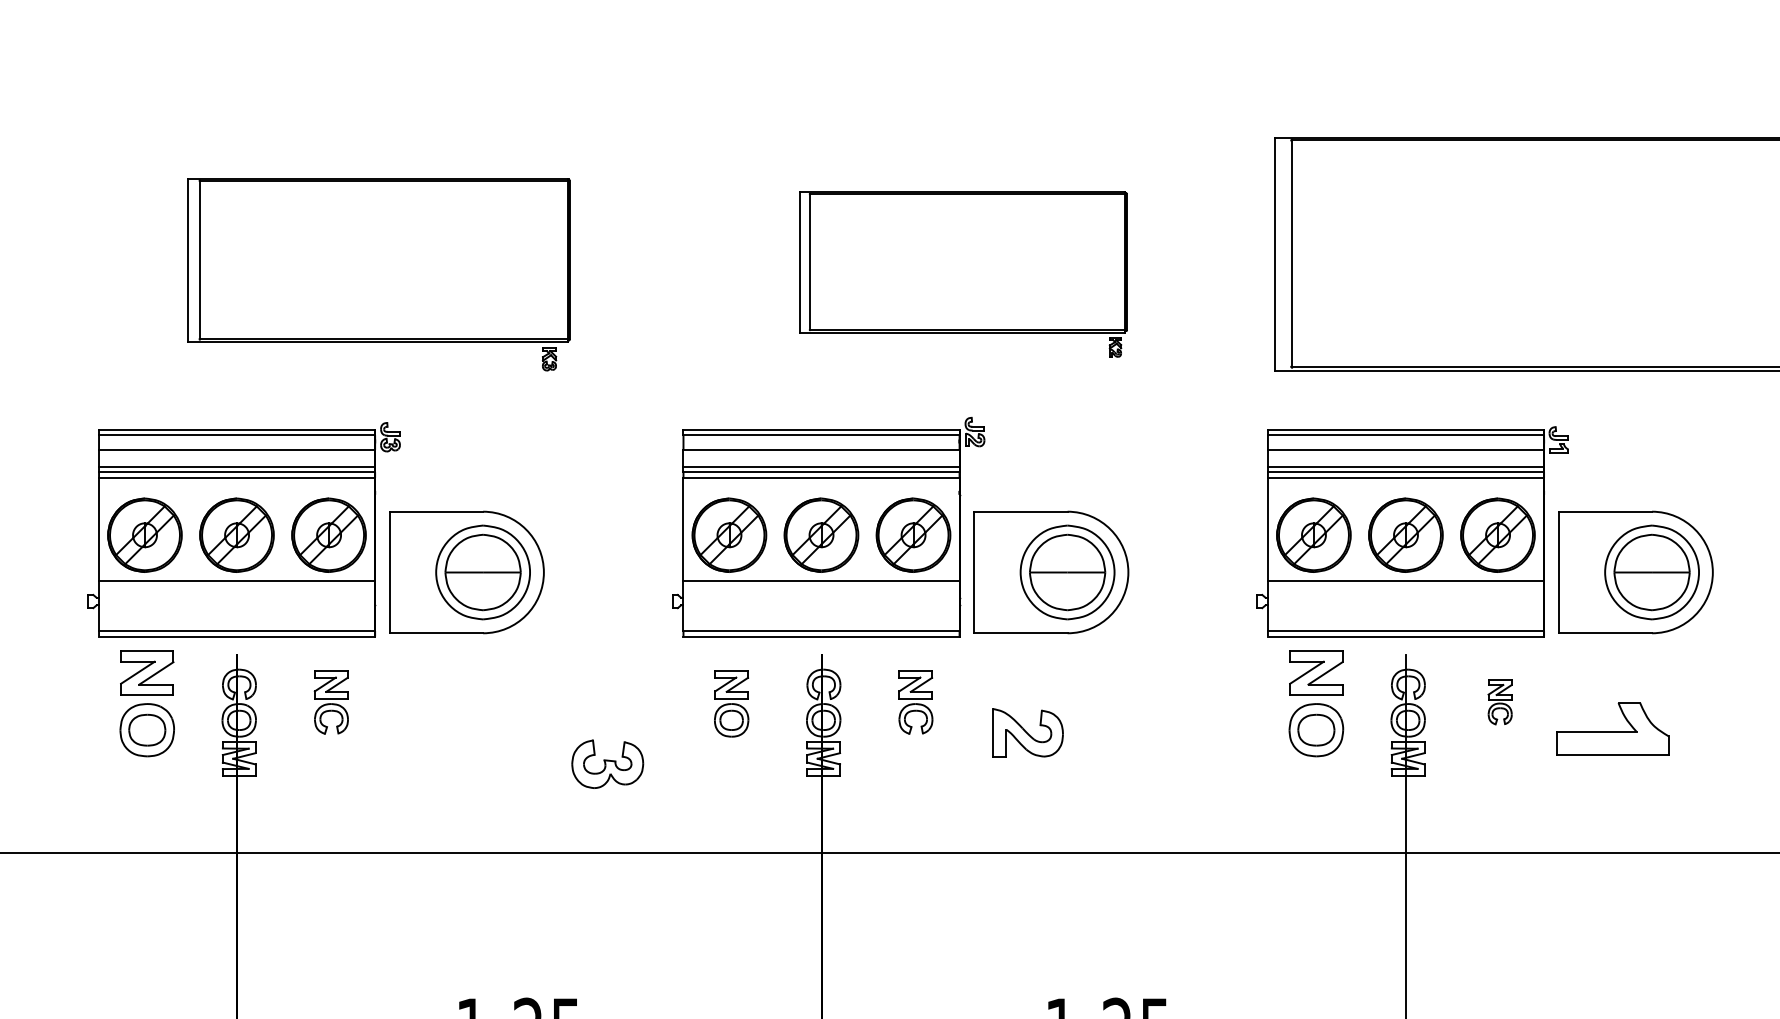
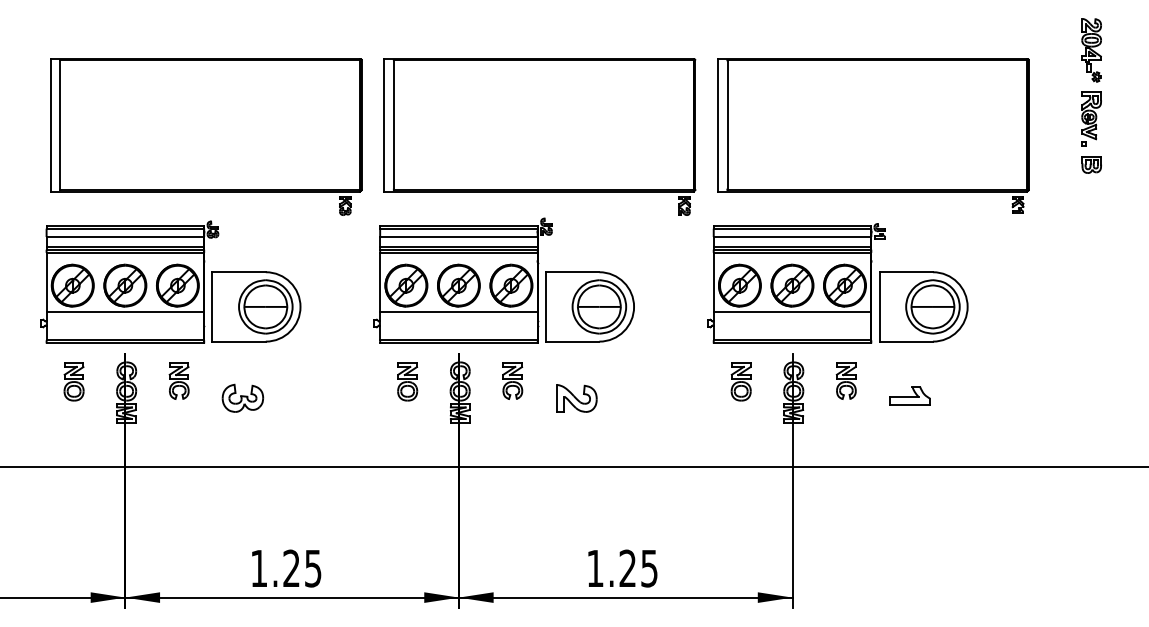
part: (379, 273) -> (206, 136), size x1.43
part: (962, 273) -> (539, 136), size x1.67
part: (1498, 701) -> (845, 380), size x1.43
part: (146, 703) -> (73, 381), size x0.62
part: (1314, 703) -> (740, 381), size x0.62
part: (1610, 727) -> (909, 395), size x0.62
part: (606, 762) -> (242, 397), moved

